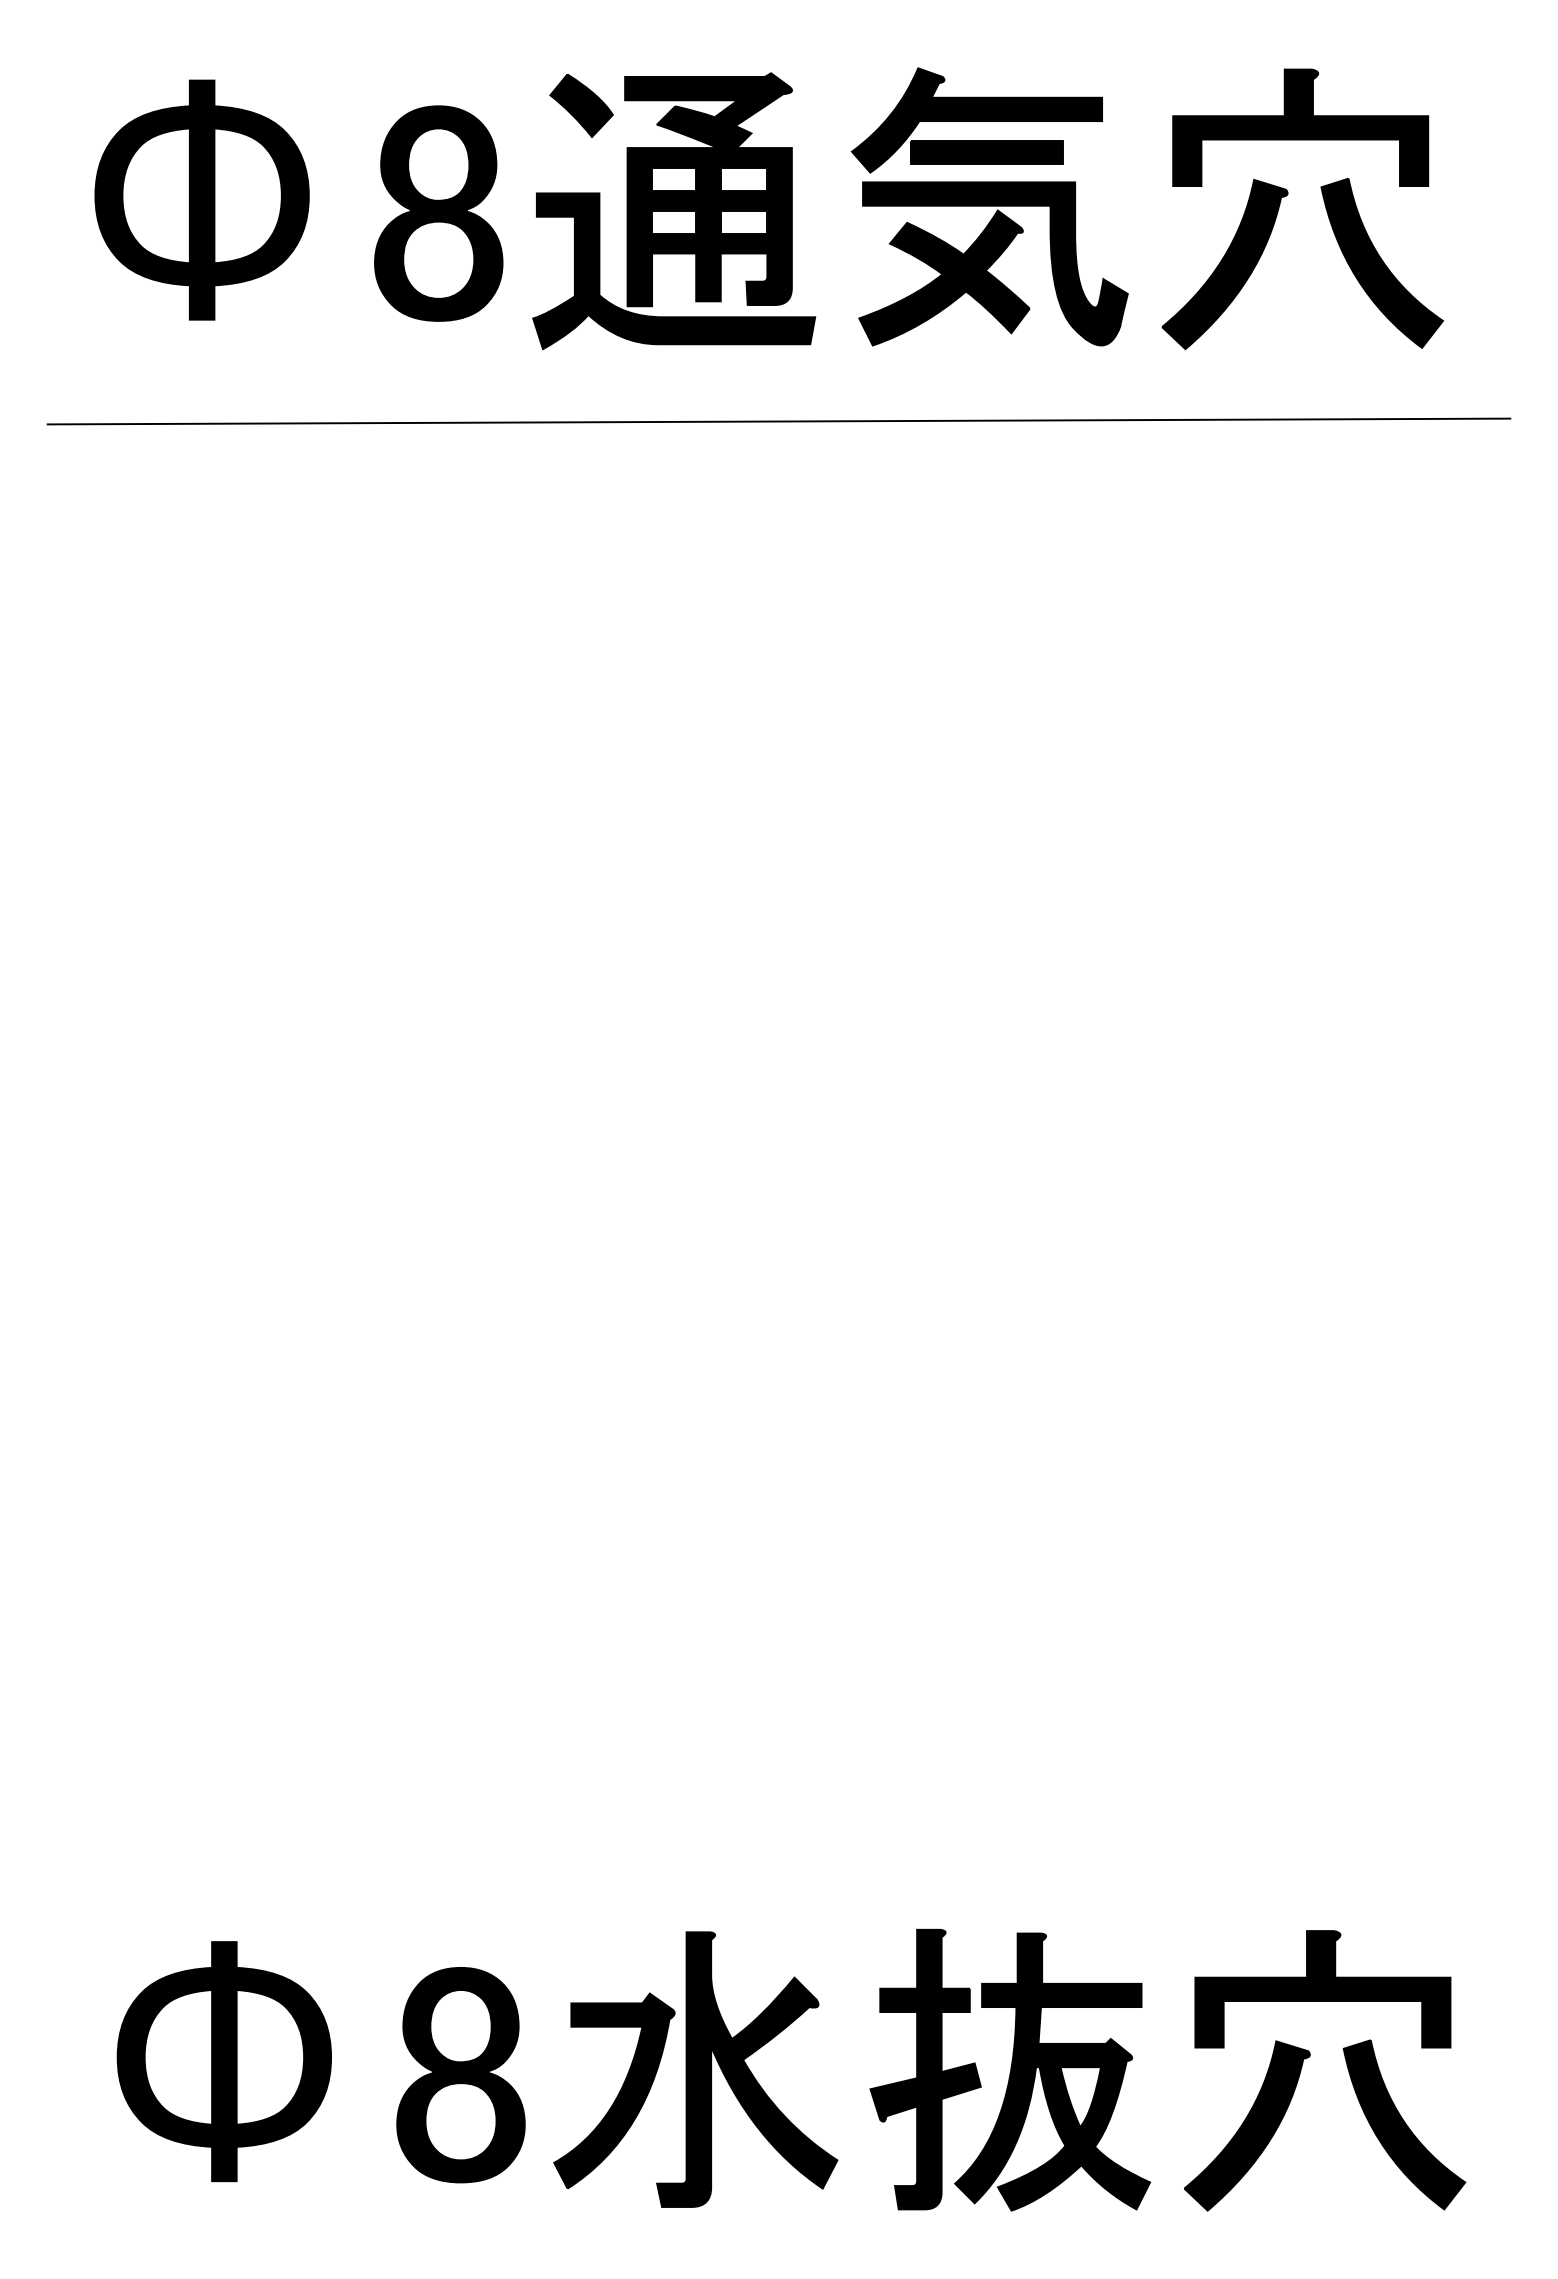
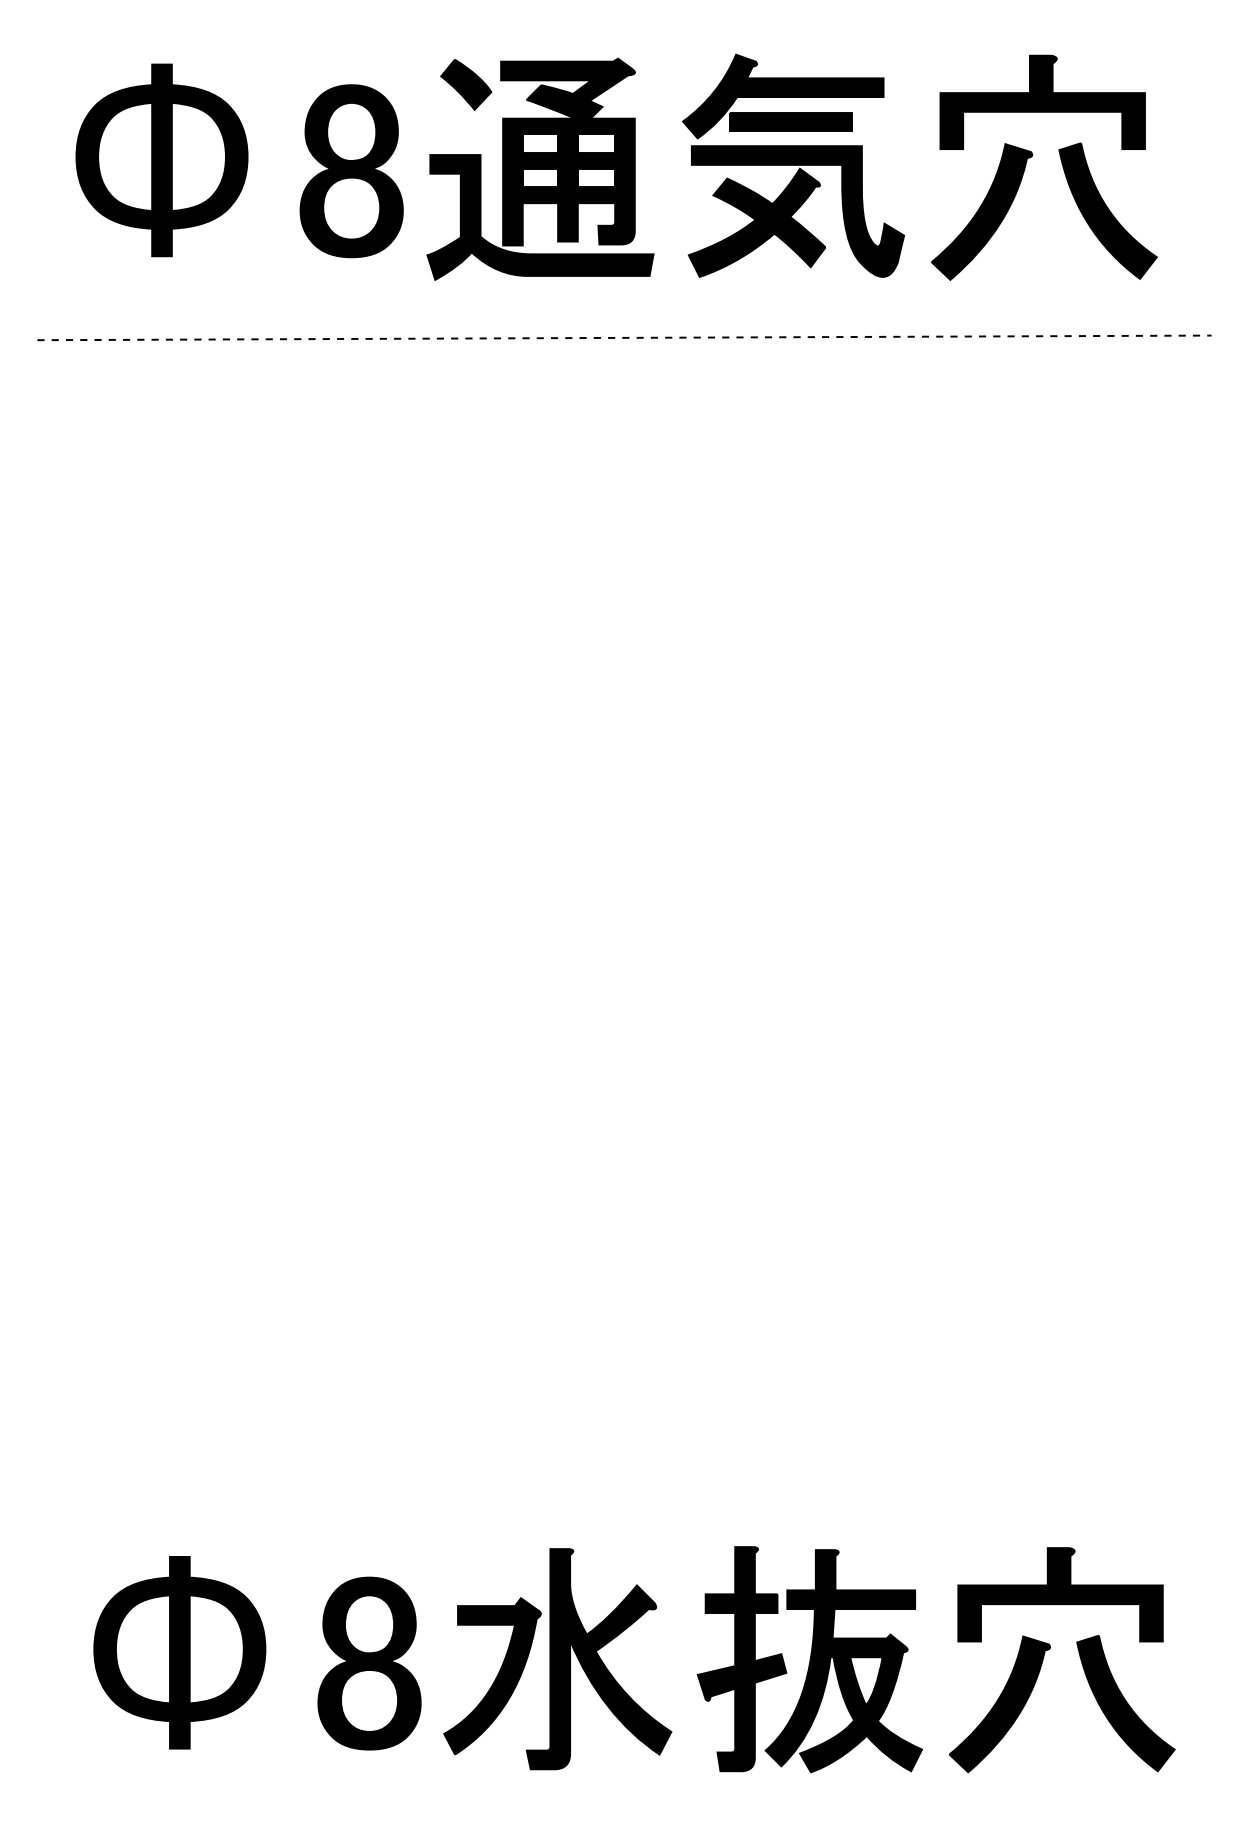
line: (779, 421) -> (624, 337), solid -> dashed

